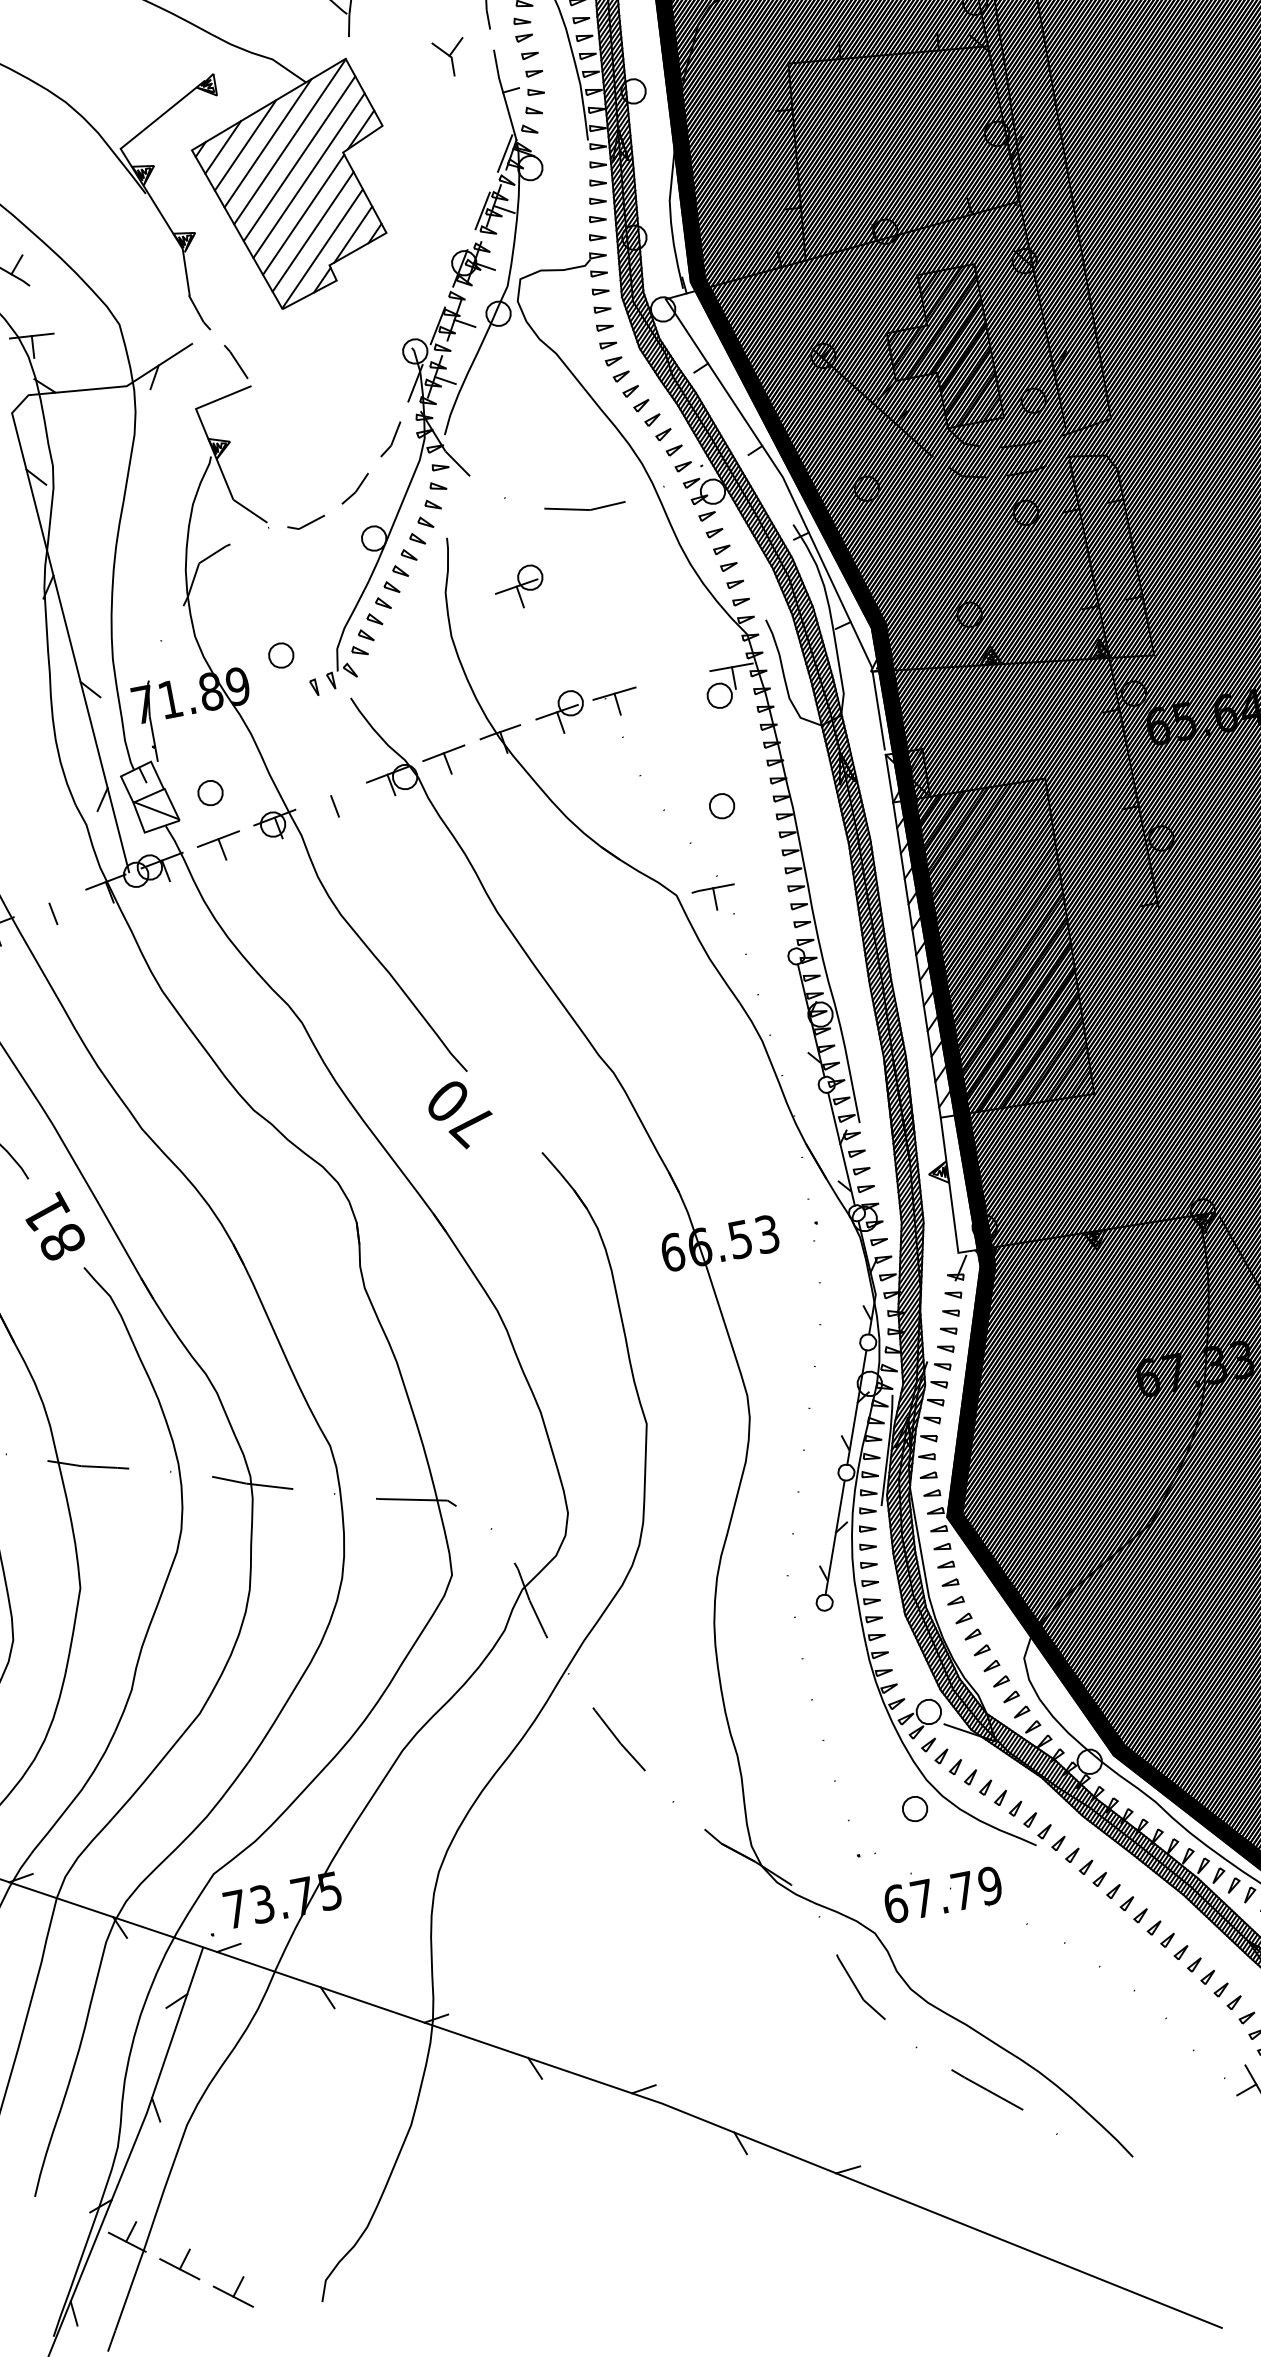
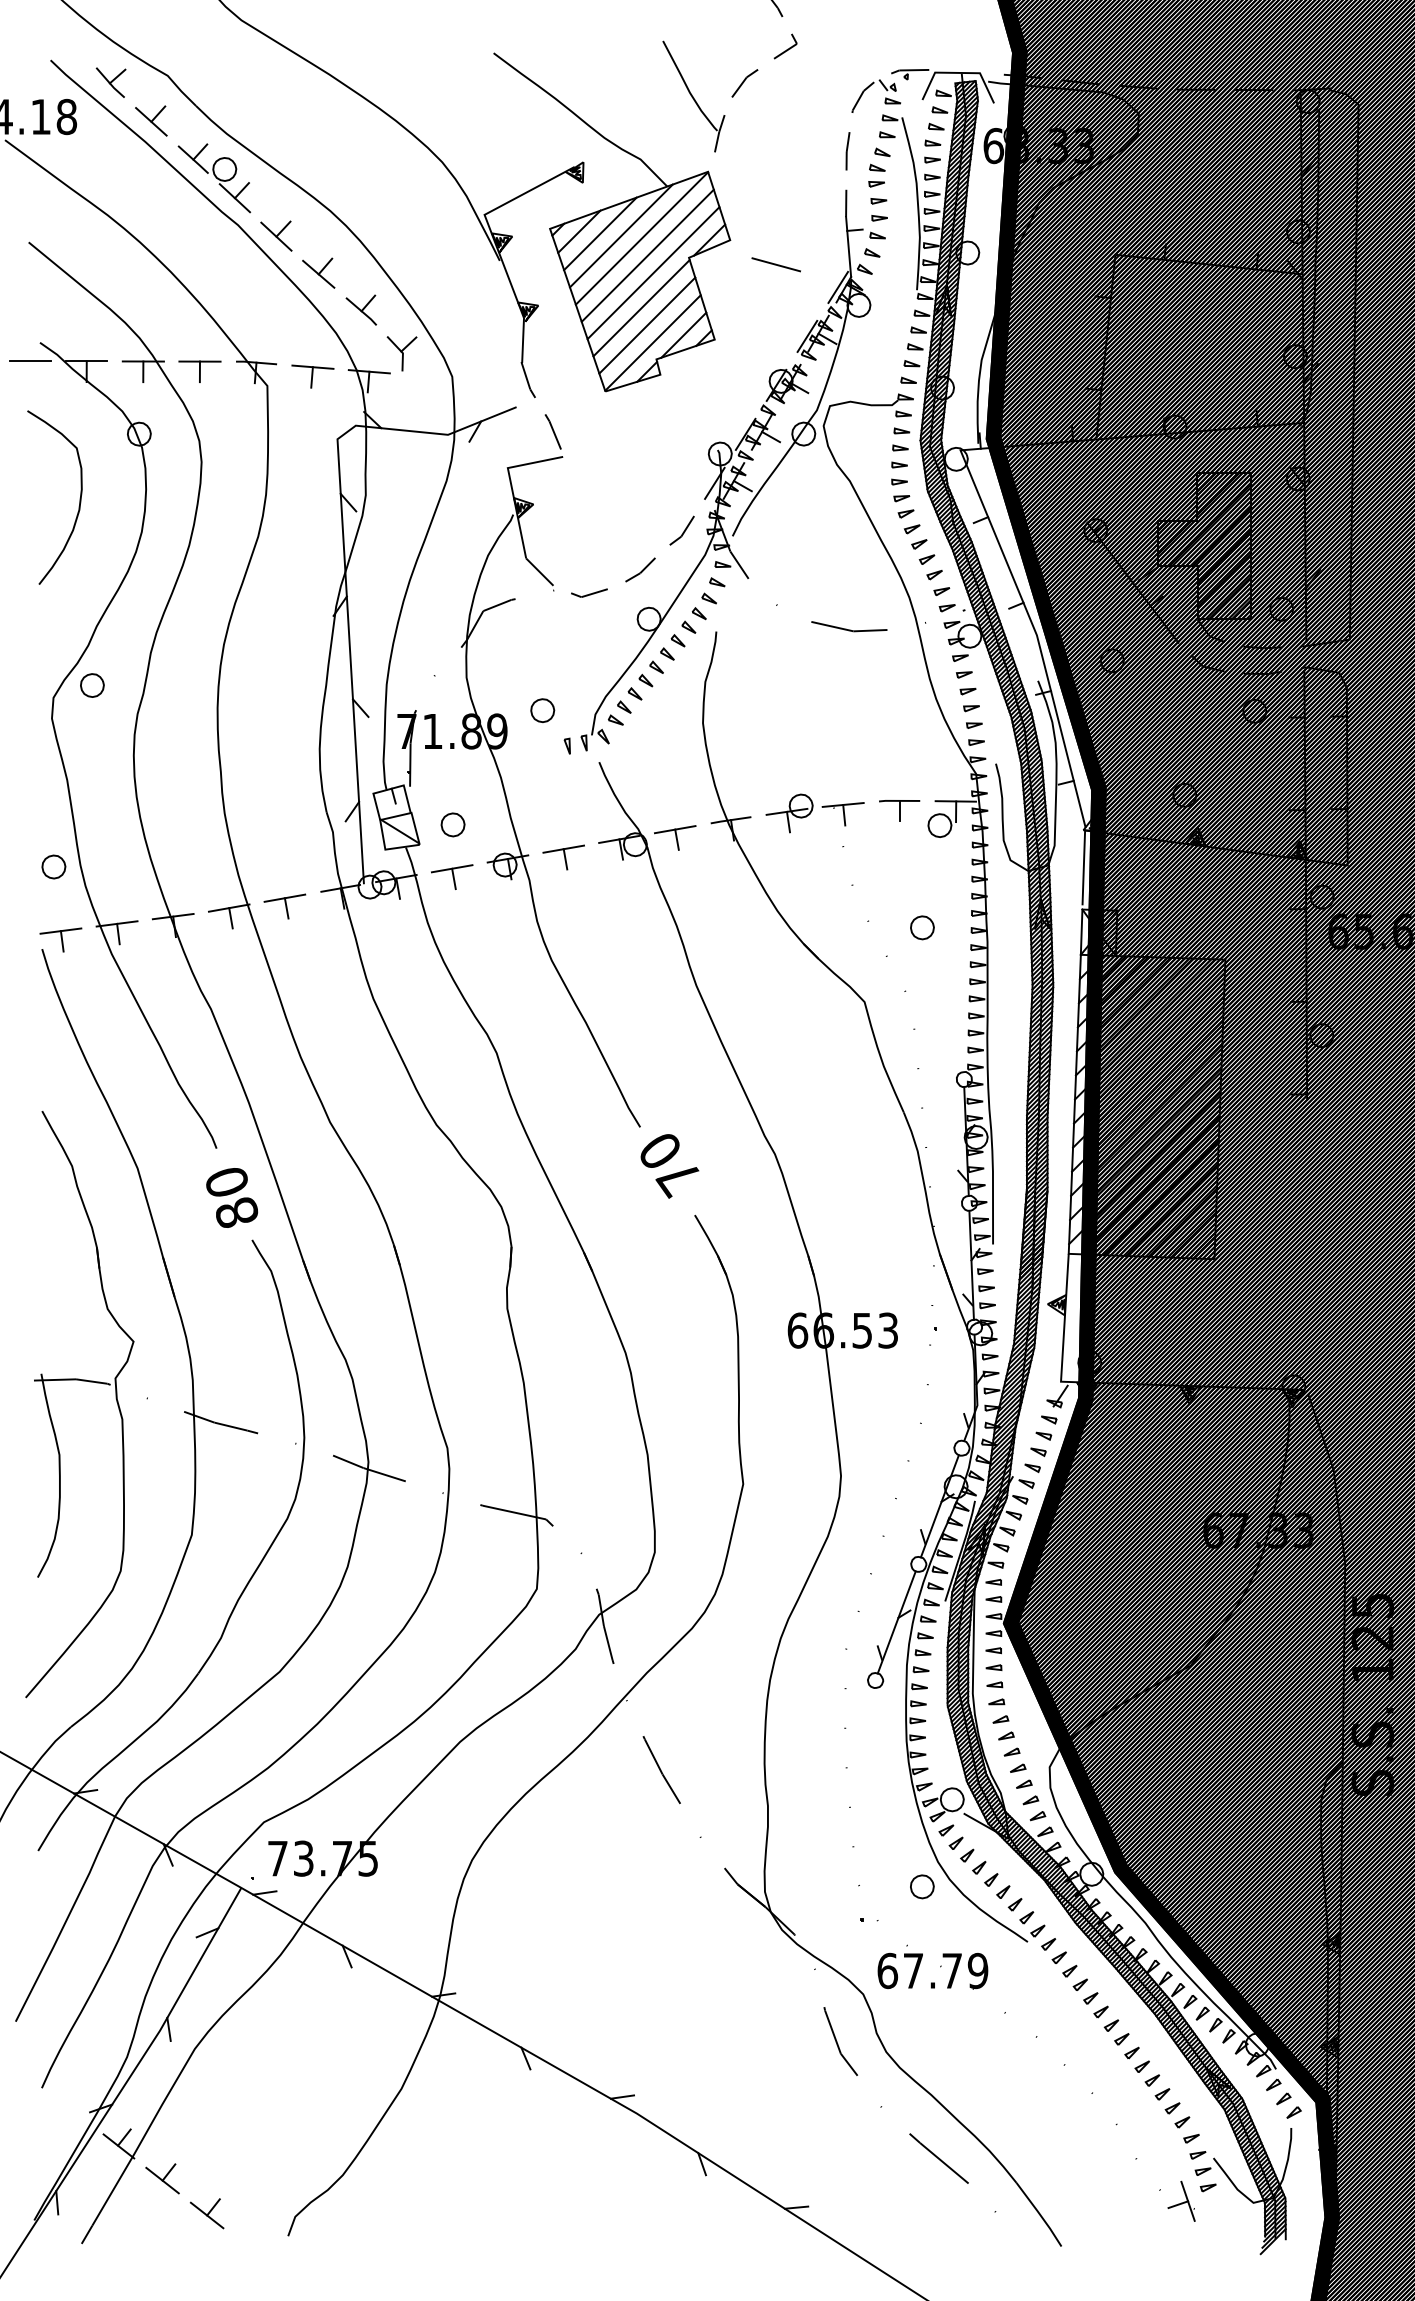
part: (450, 57) -> (401, 353), moved
line: (435, 141) -> (776, 264), added
part: (519, 587) -> (774, 690), removed
line: (330, 795) -> (563, 848), added
part: (714, 898) -> (899, 810), moved
line: (48, 902) -> (284, 897), added
text: (460, 1115) -> (669, 1166), moved
text: (46, 1211) -> (227, 1181), 81 -> 80

